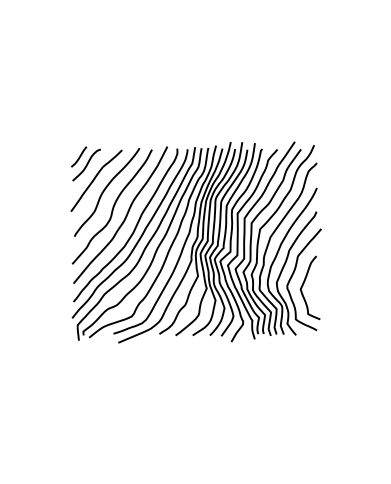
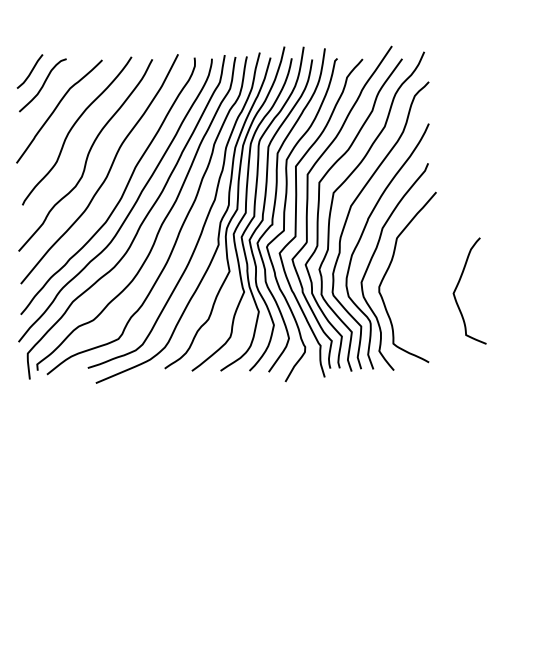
curve: (303, 285) -> (458, 287), moved

